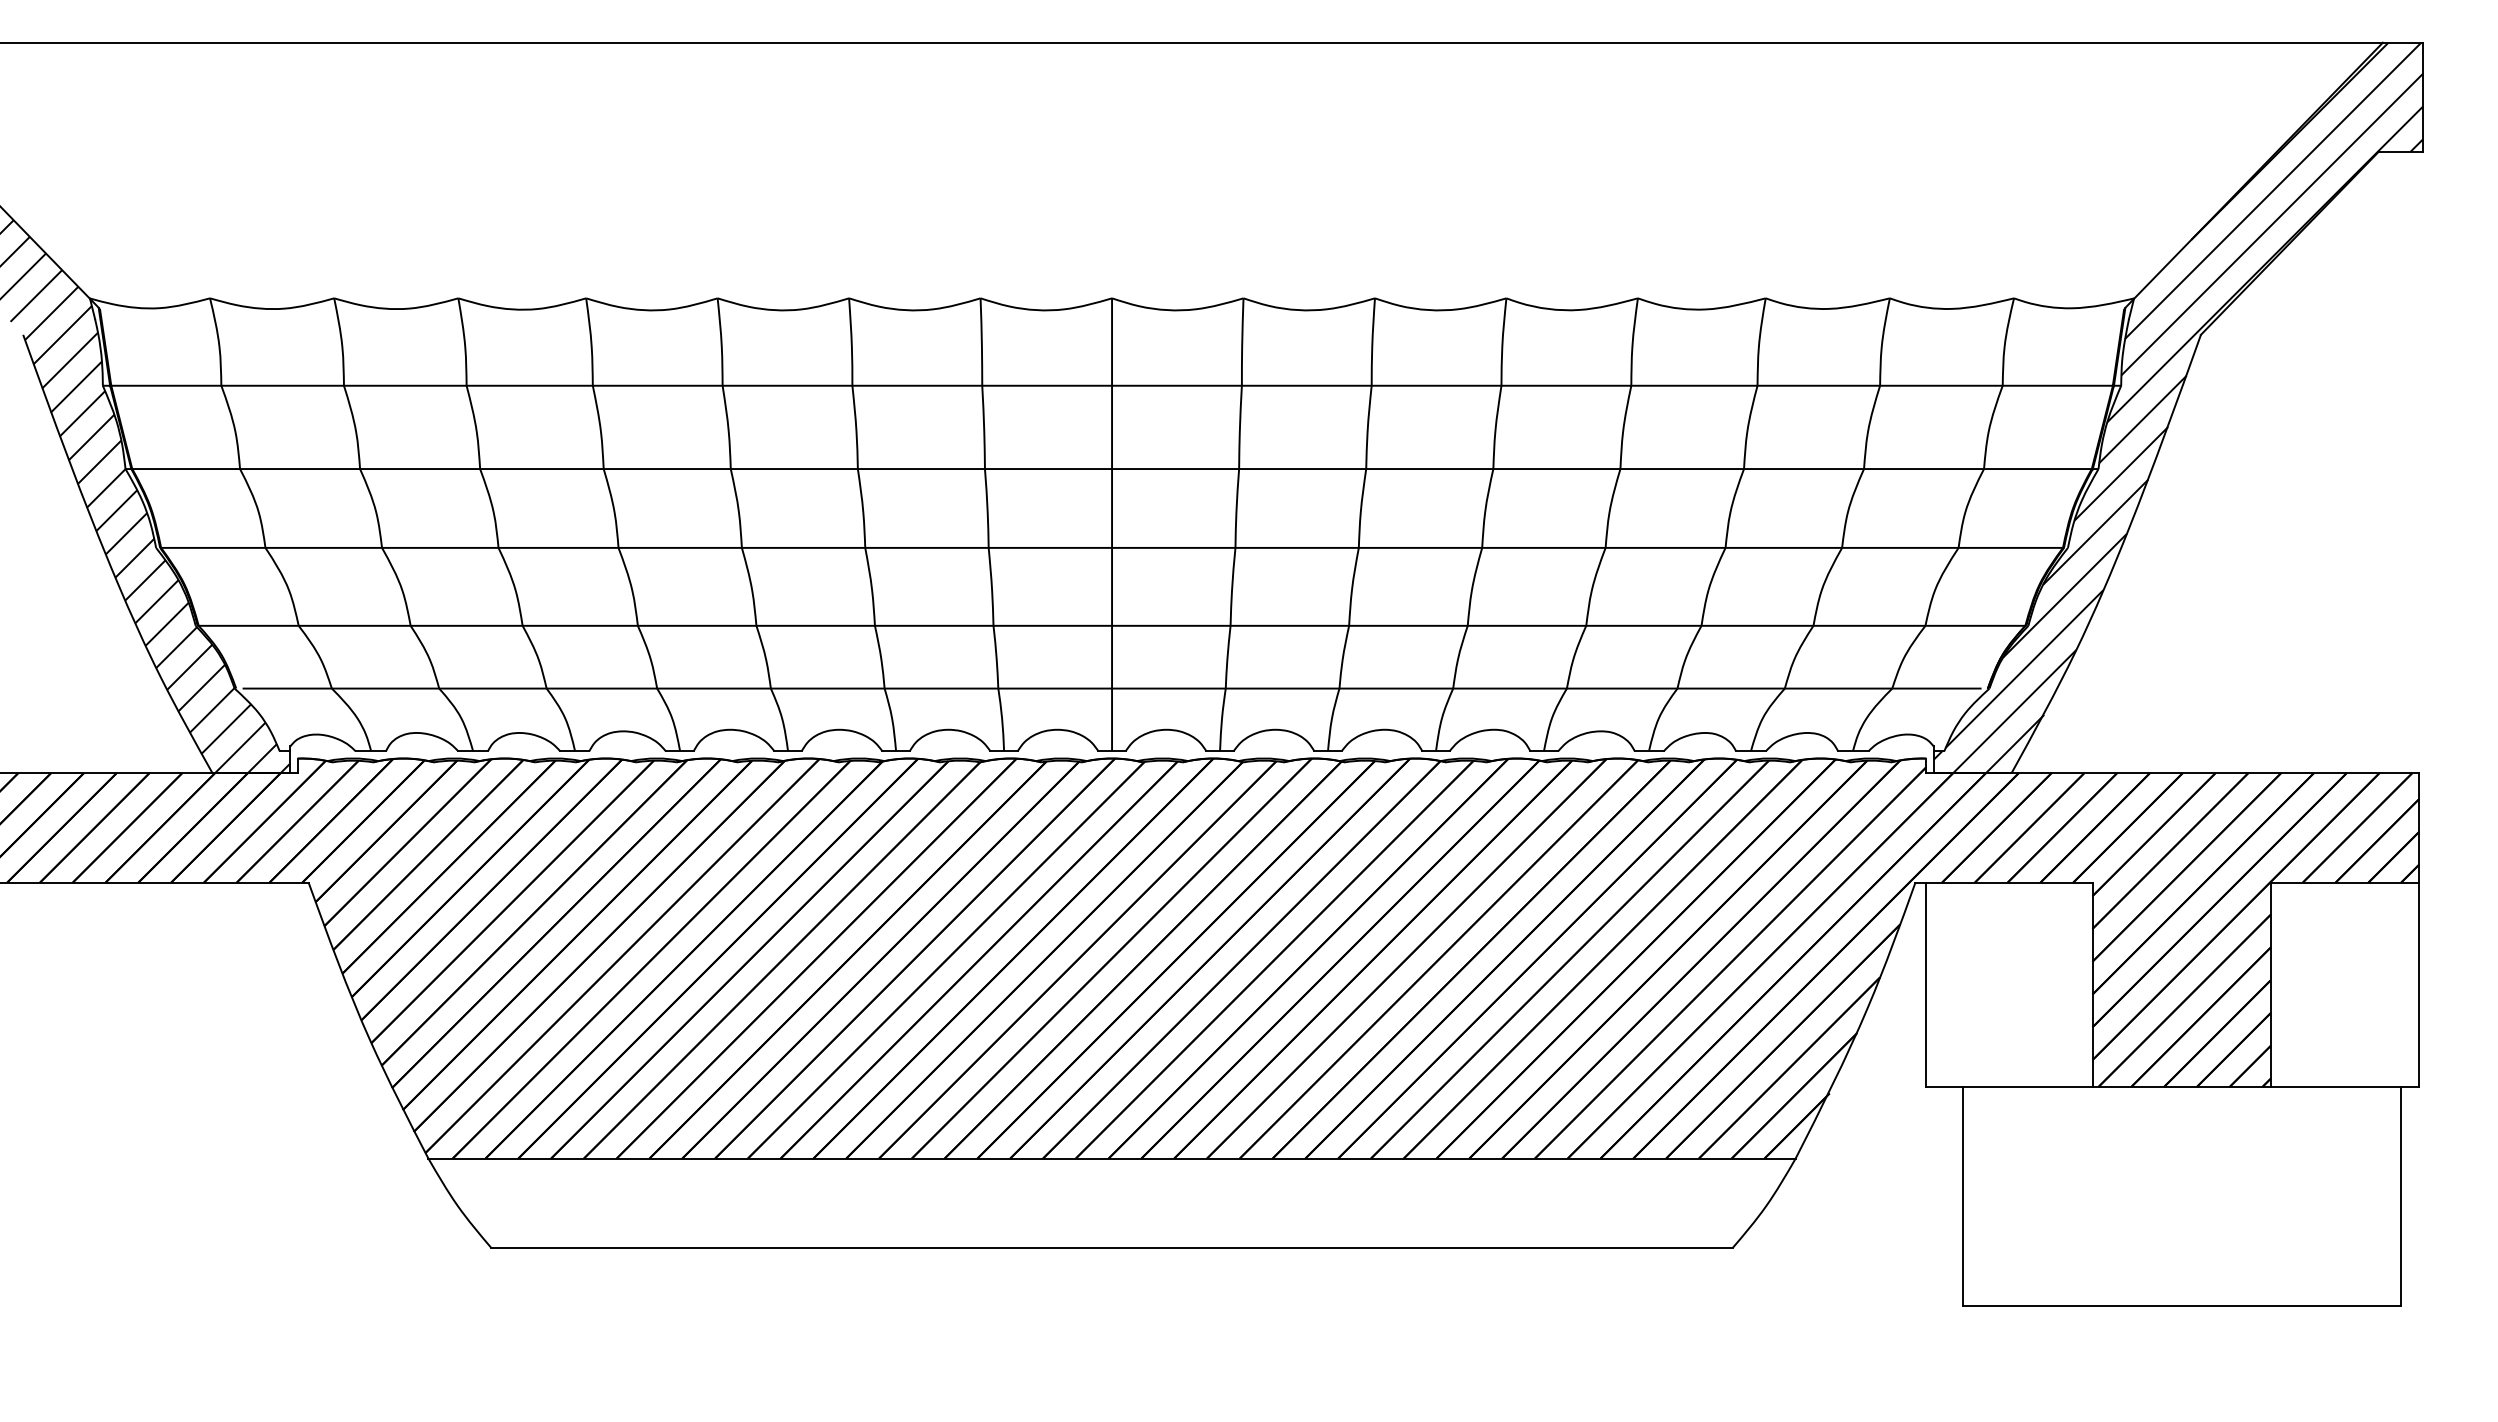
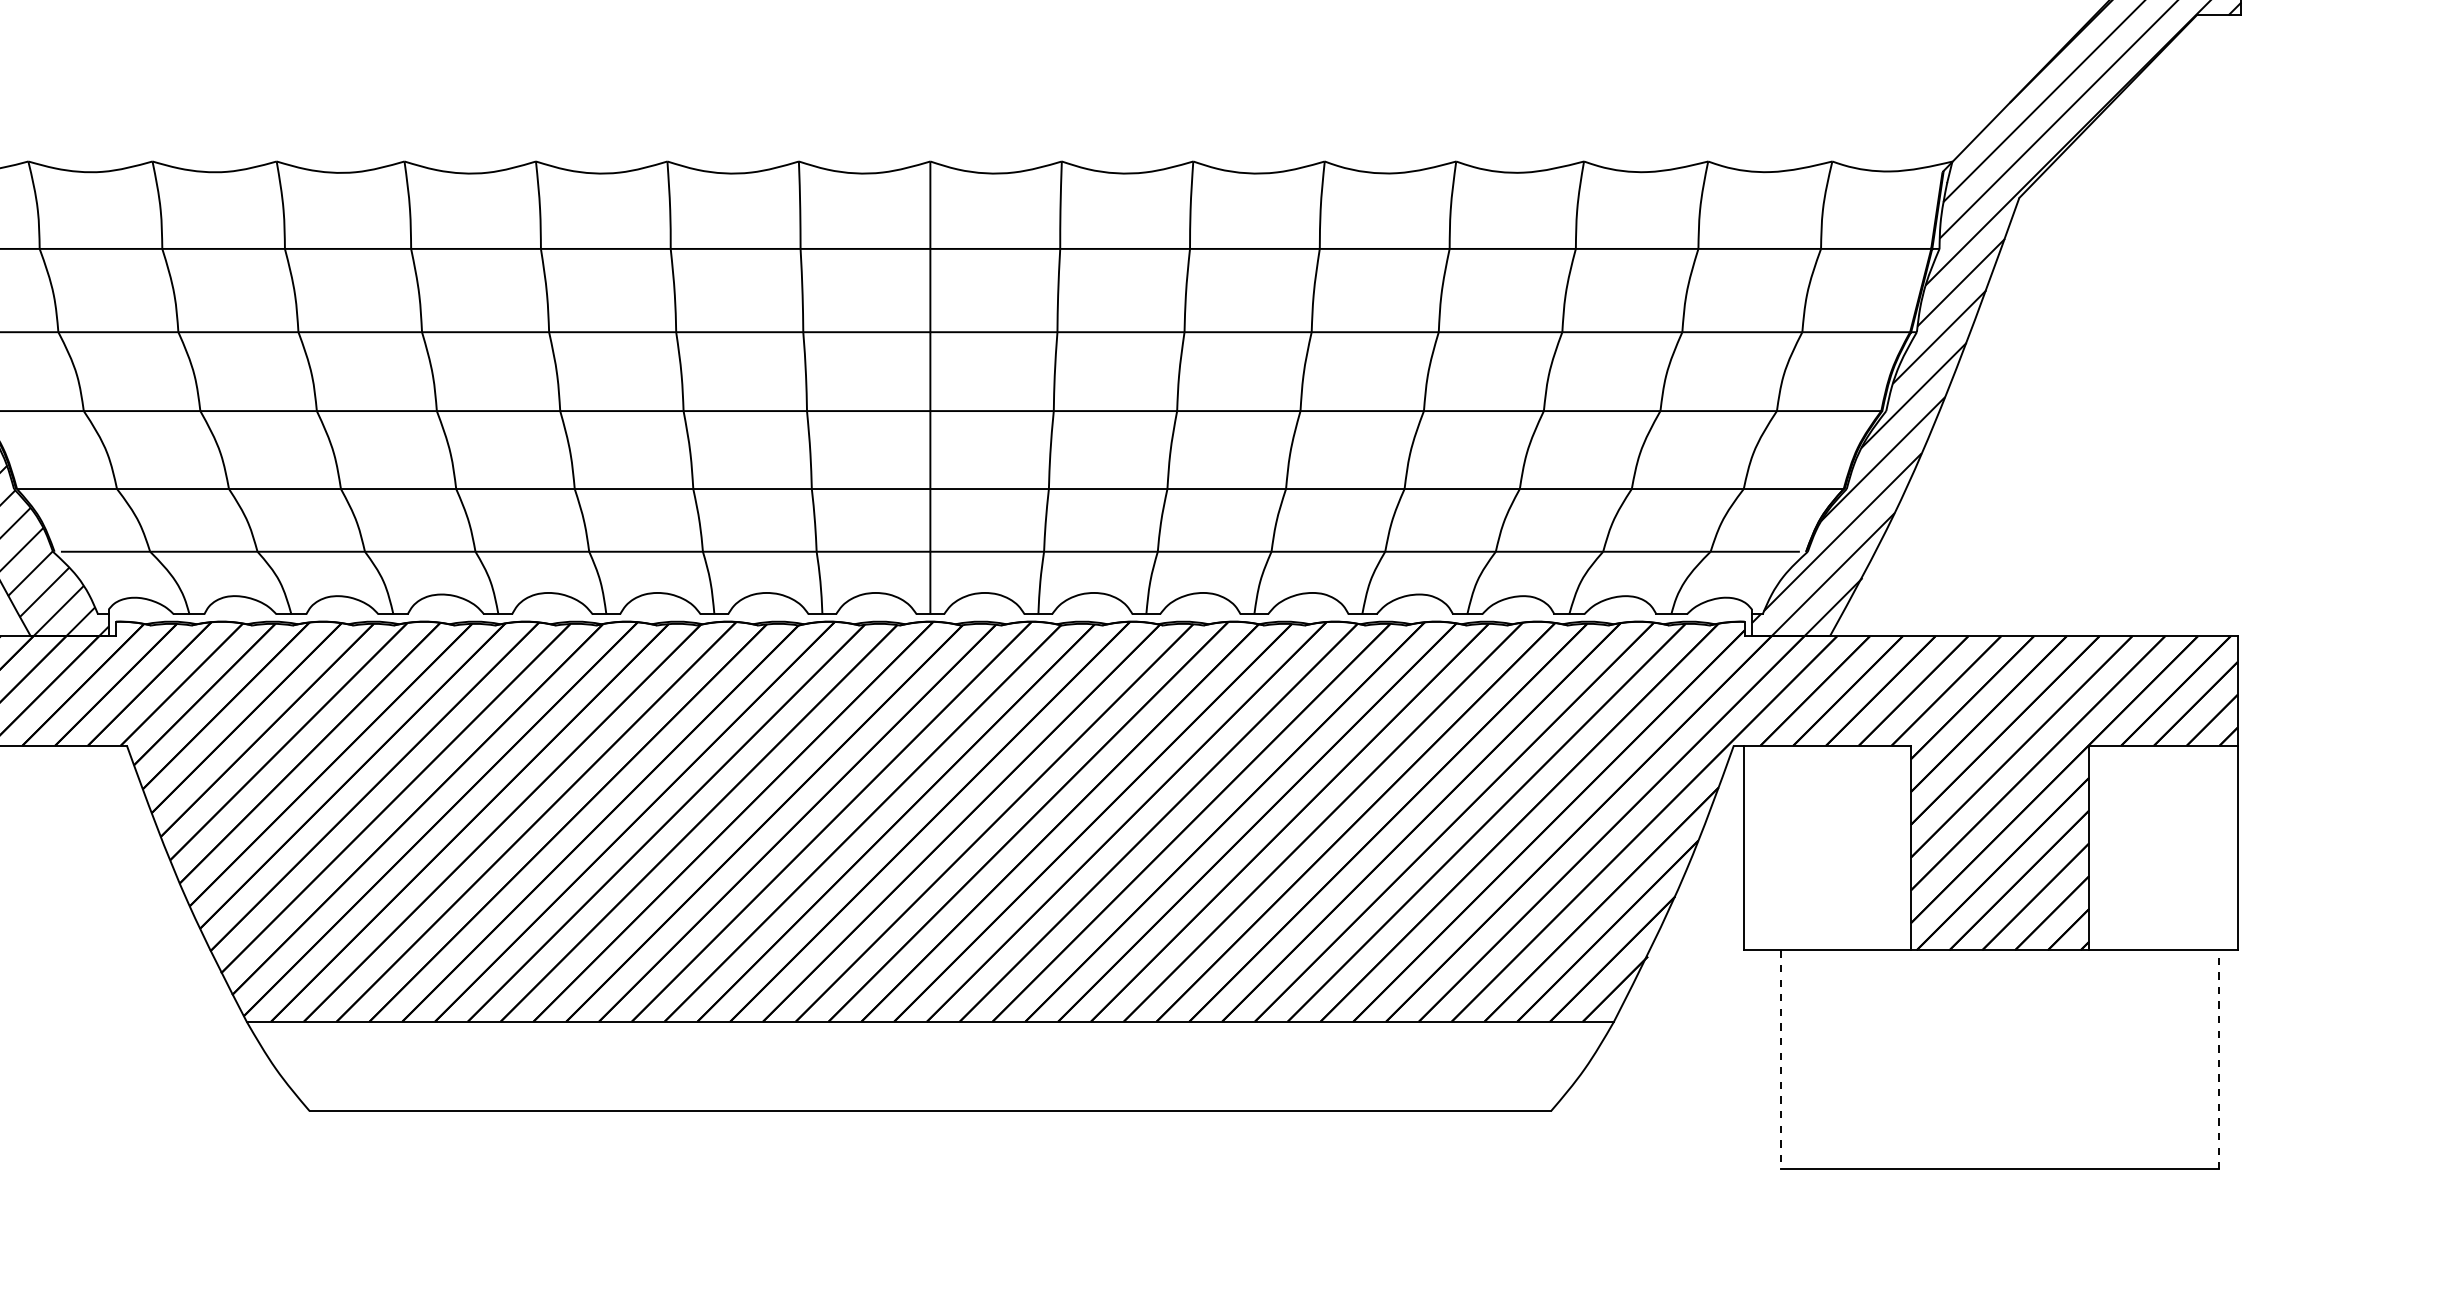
line: (1962, 1196) -> (1780, 1059), solid -> dashed
line: (2400, 1196) -> (2218, 1059), solid -> dashed

